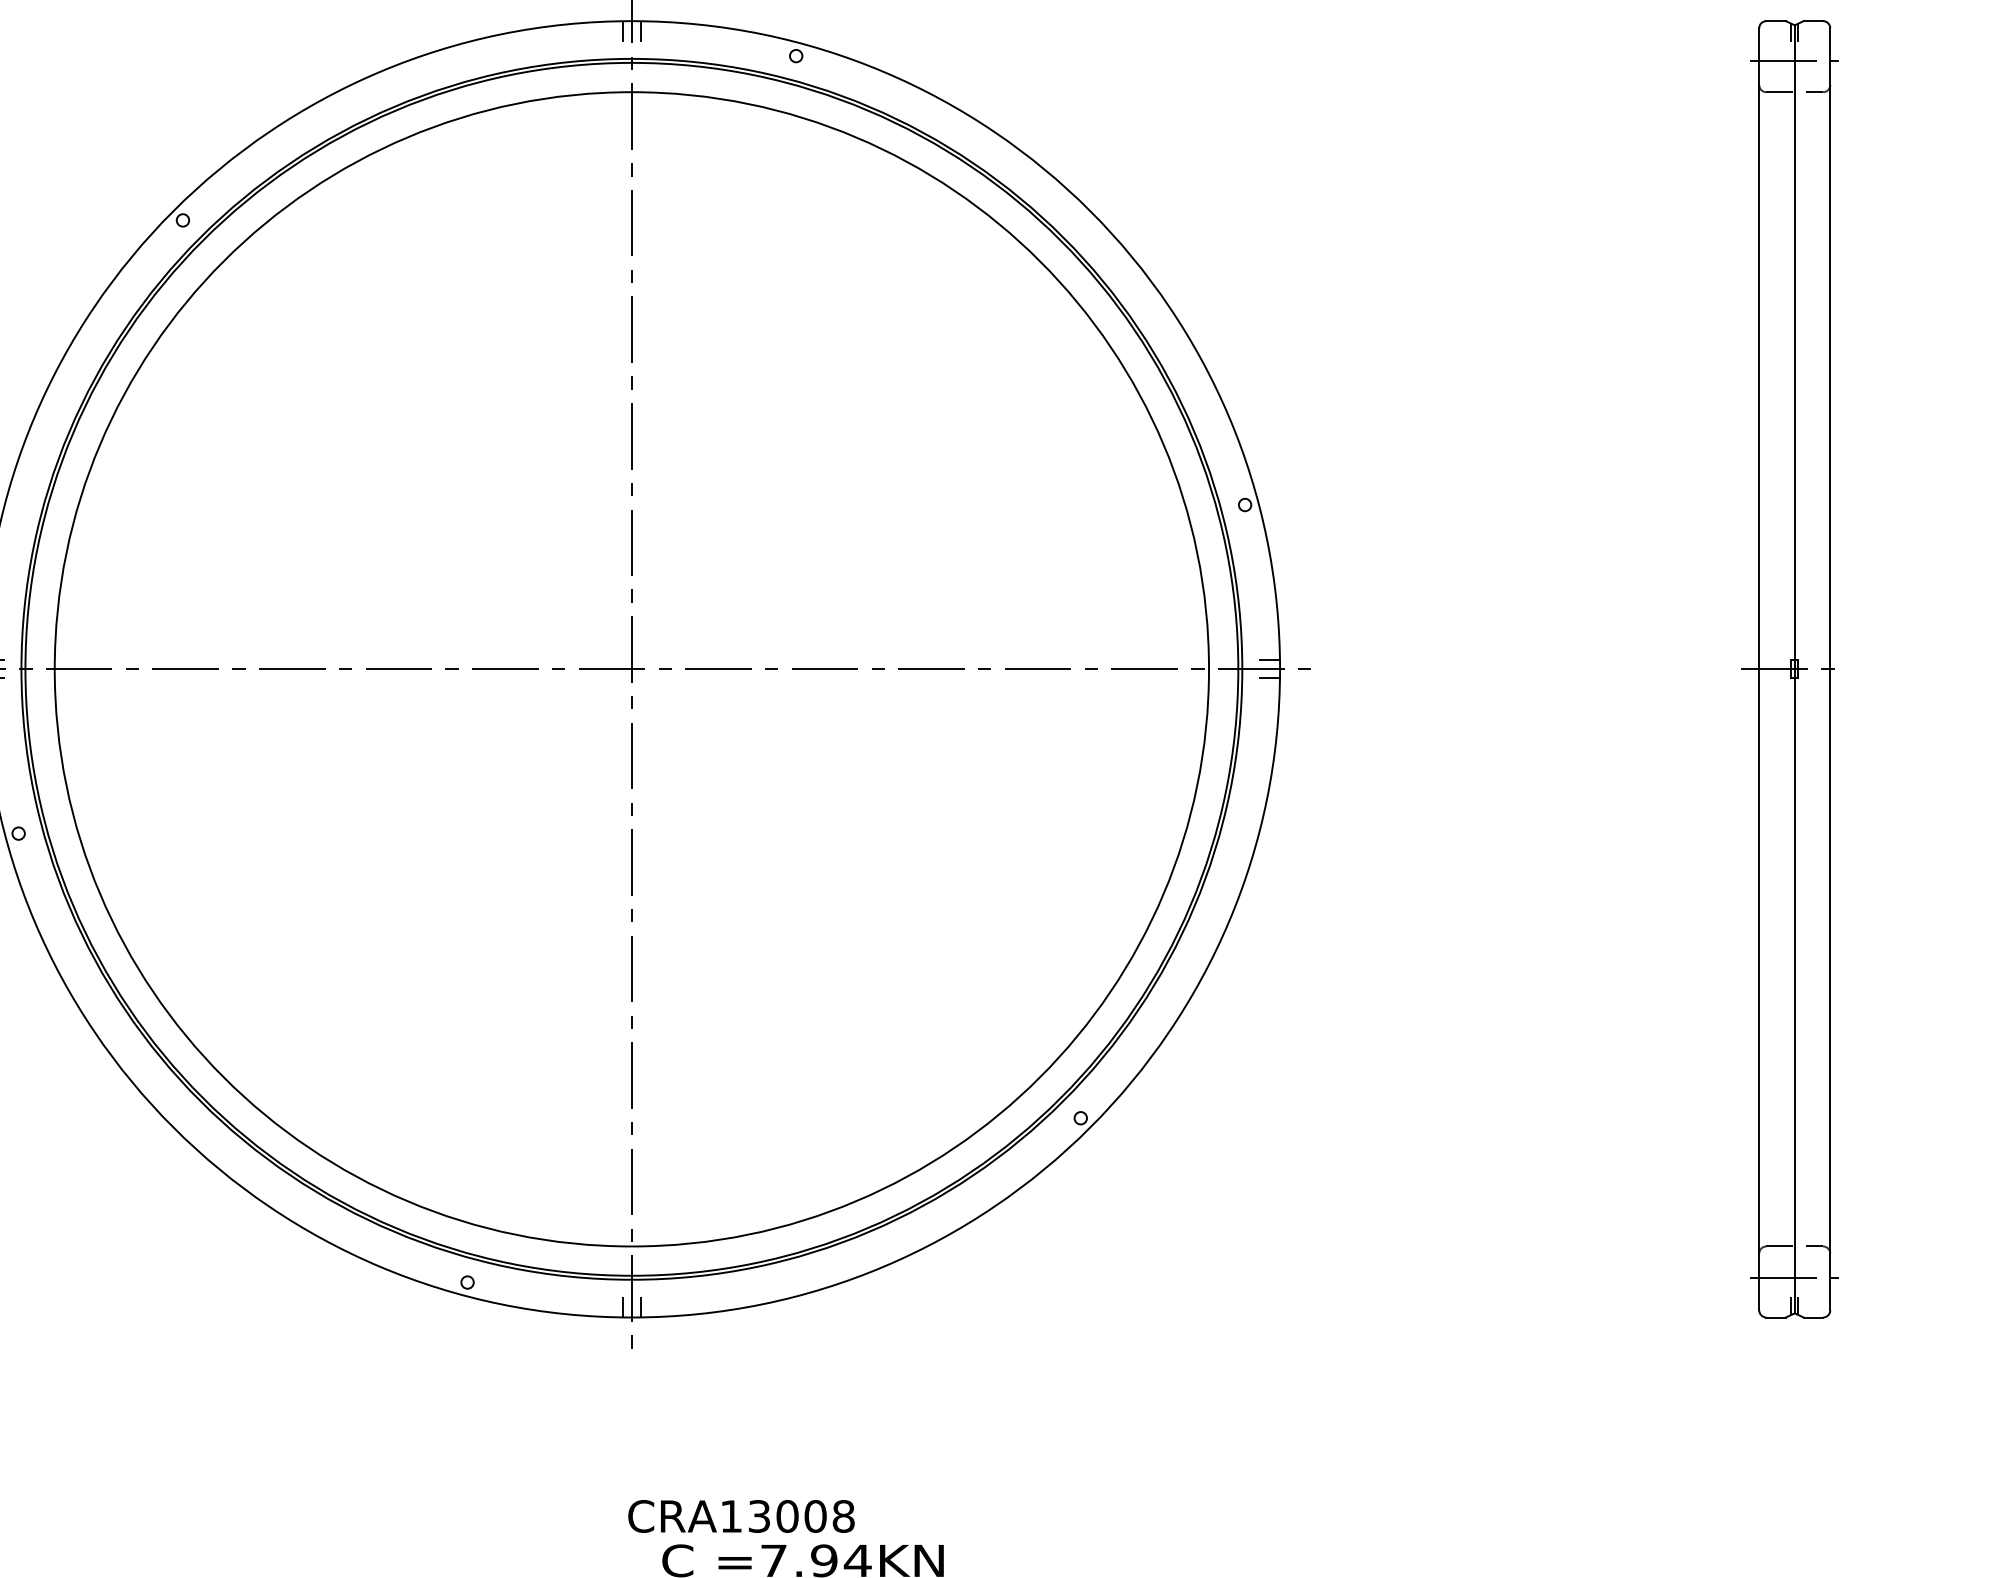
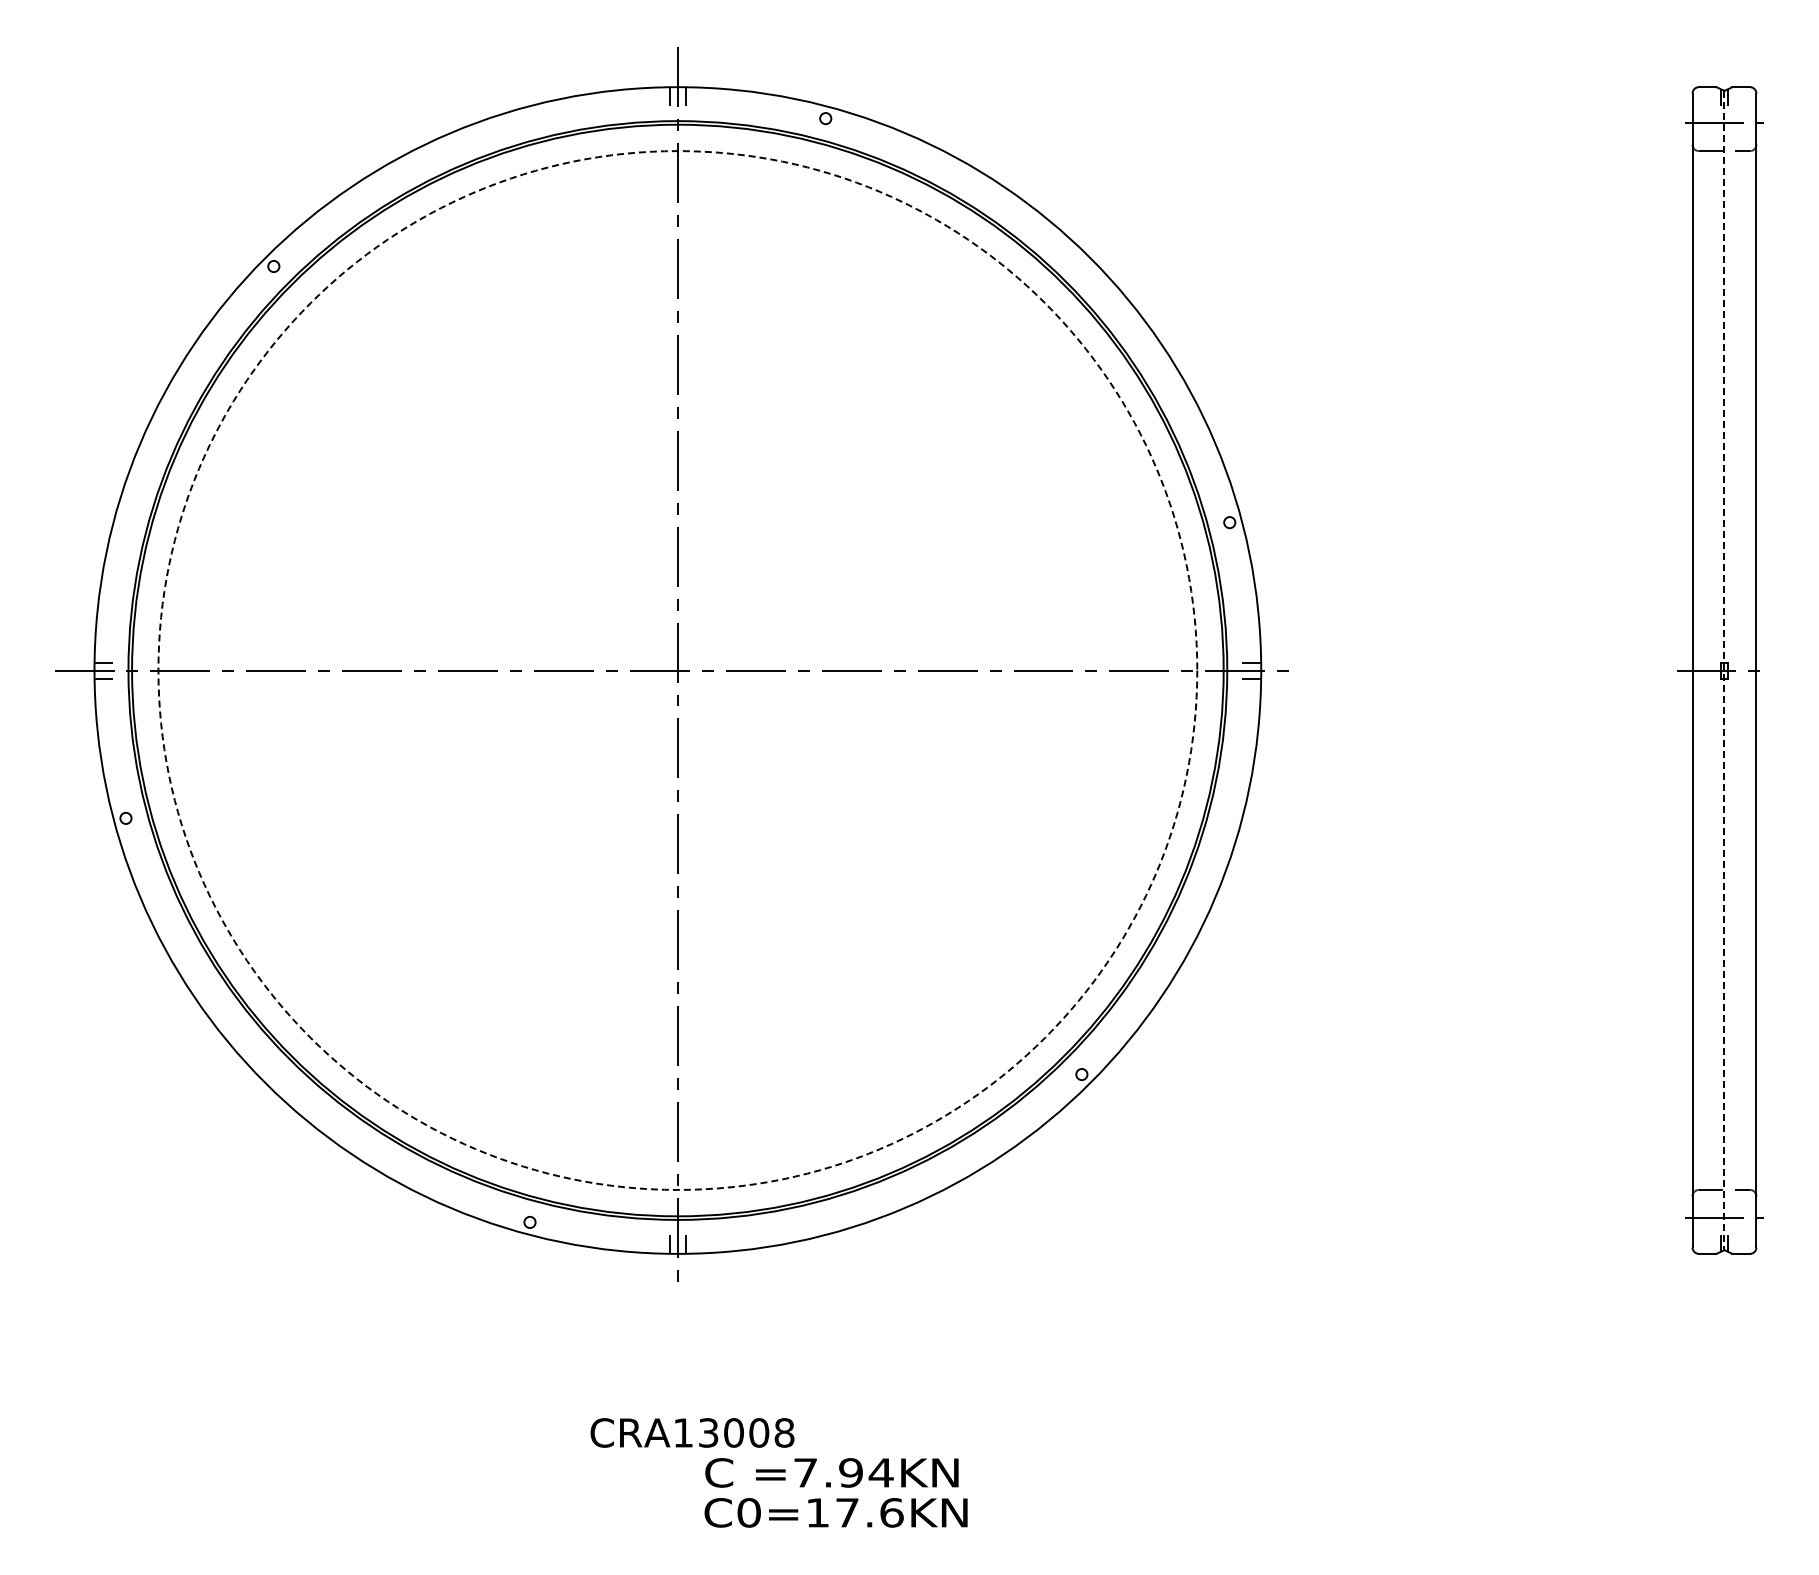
circle: (631, 669) -> (677, 670), solid -> dashed
line: (1794, 669) -> (1724, 670), solid -> dashed
text: (741, 1515) -> (692, 1432), moved

